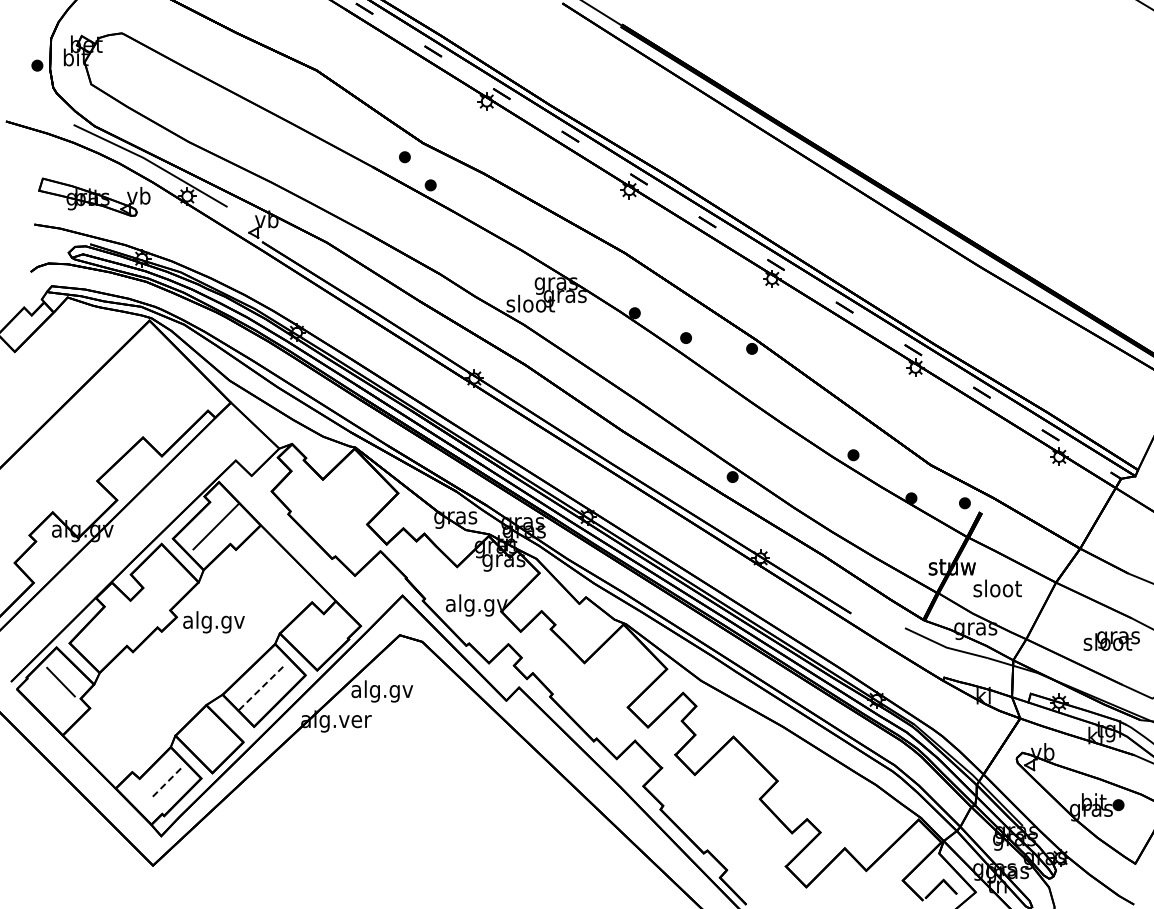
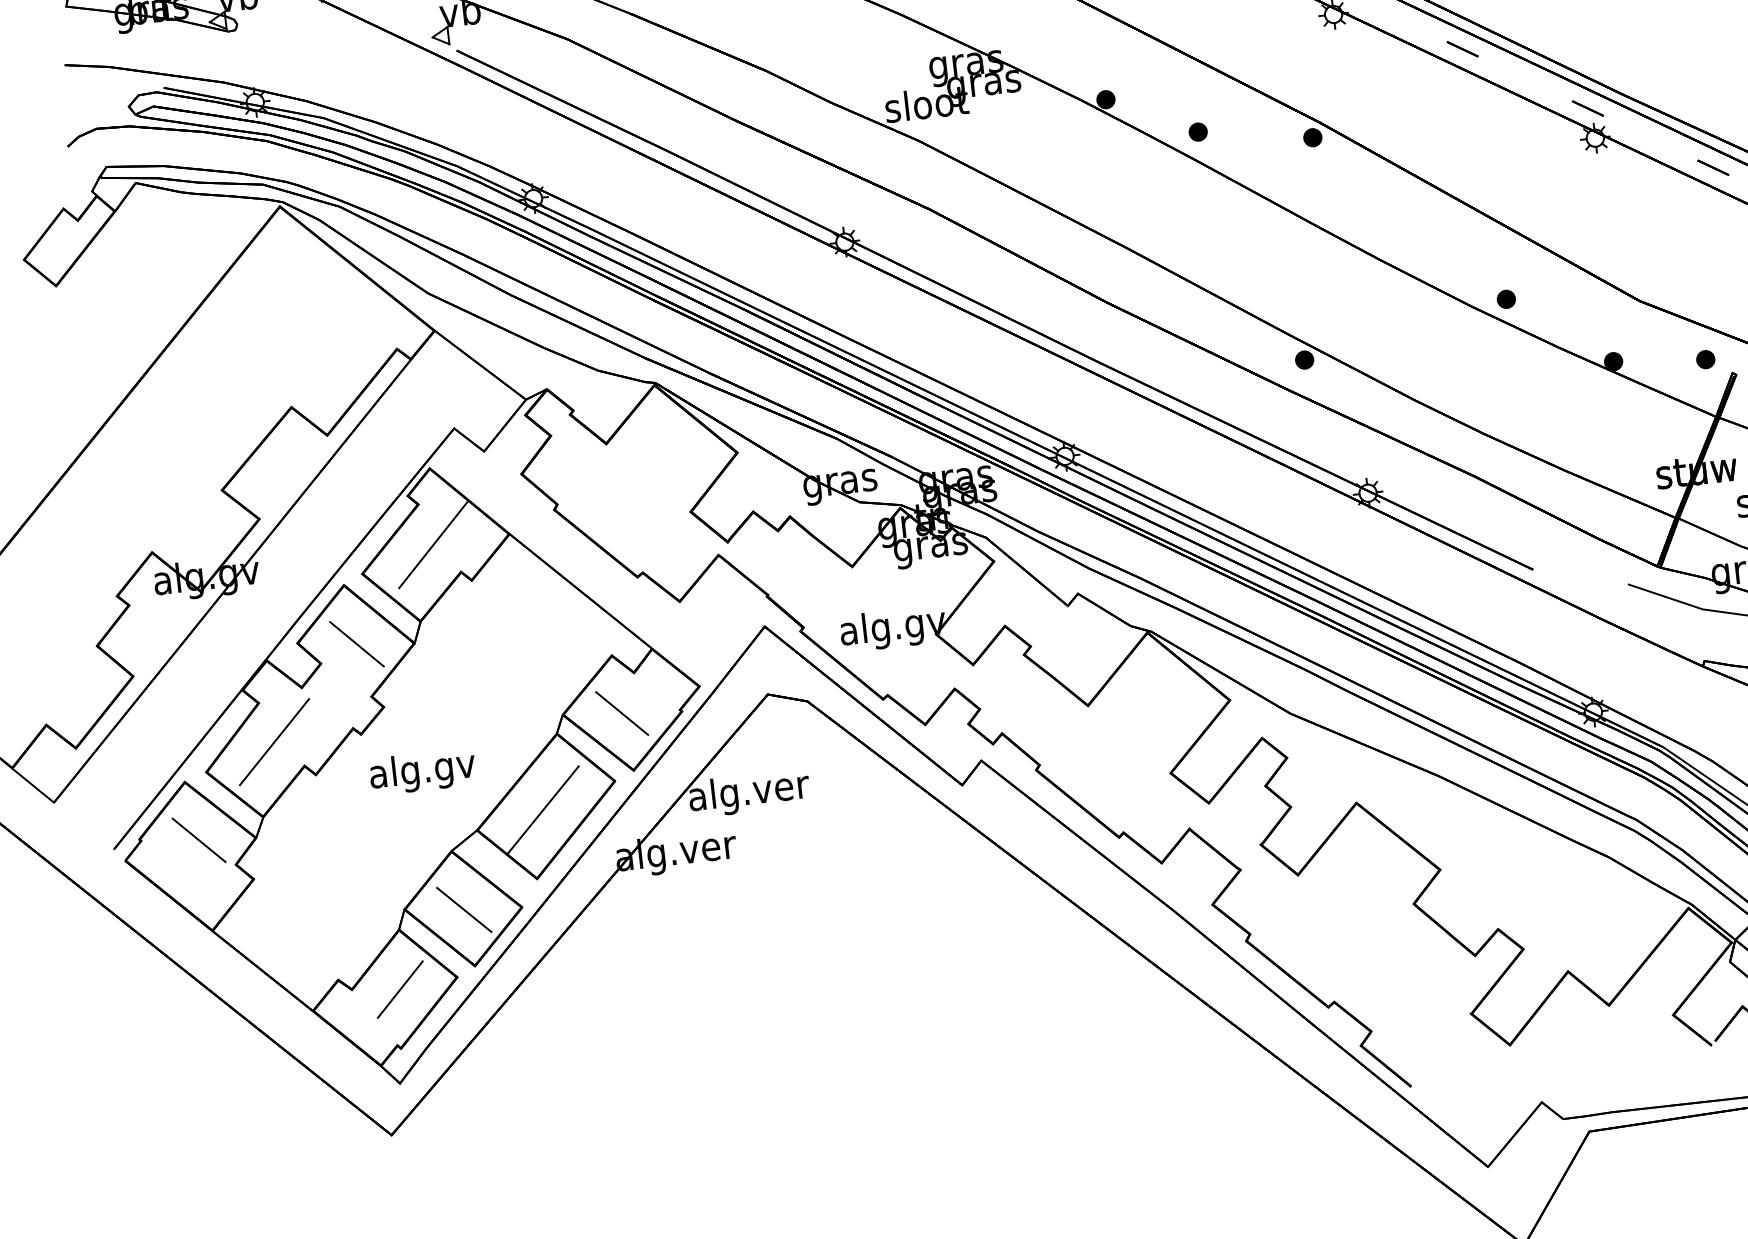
line: (165, 578) -> (357, 643), added
text: (213, 622) -> (421, 772), moved
line: (111, 629) -> (274, 740), added
line: (313, 636) -> (620, 713), added
line: (262, 687) -> (543, 810), dashed -> solid
text: (382, 691) -> (749, 793), alg.gv -> alg.ver
line: (209, 739) -> (463, 909), added
line: (167, 781) -> (399, 989), dashed -> solid

